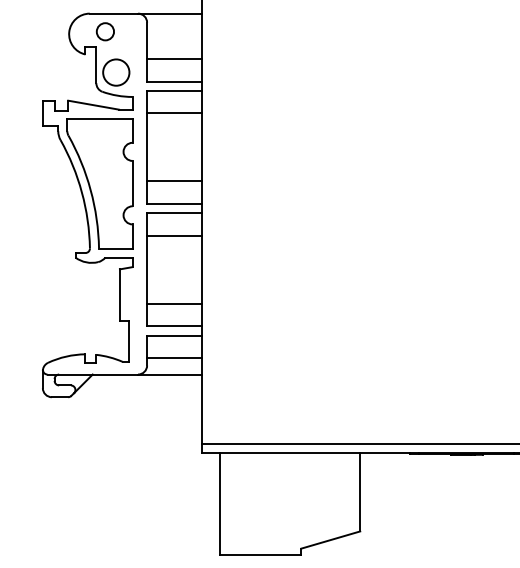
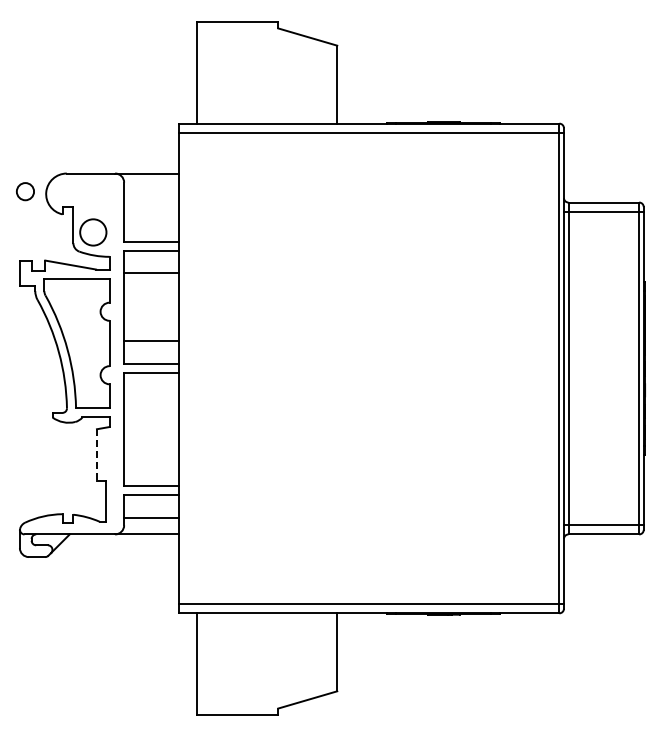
circle: (105, 31) -> (25, 191), moved
line: (174, 58) -> (151, 218), removed
line: (174, 235) -> (151, 395), removed
line: (119, 295) -> (96, 455), solid -> dashed
line: (174, 303) -> (151, 463), removed

